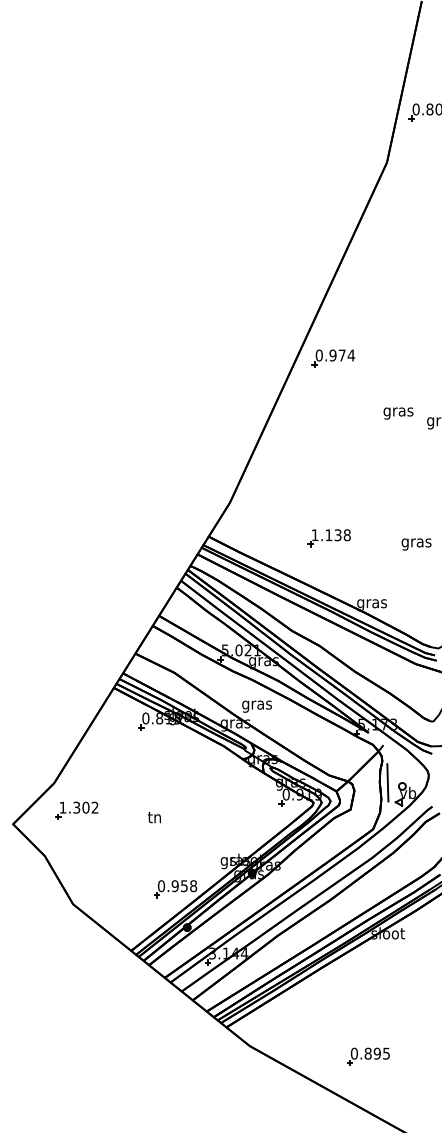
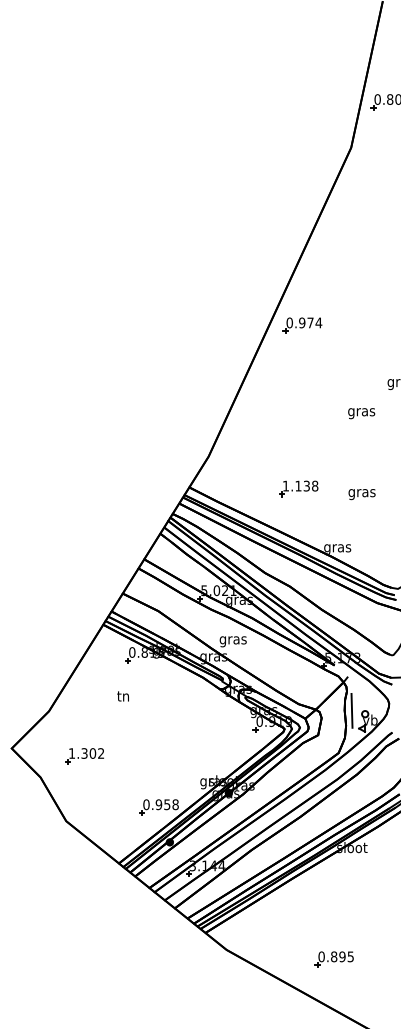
text: (398, 413) -> (361, 413), moved
text: (415, 544) -> (361, 494), moved
part: (76, 811) -> (84, 756), moved
text: (153, 817) -> (122, 696), moved

